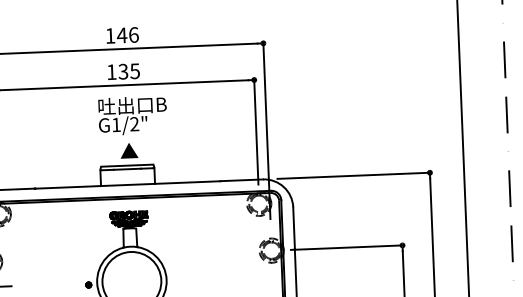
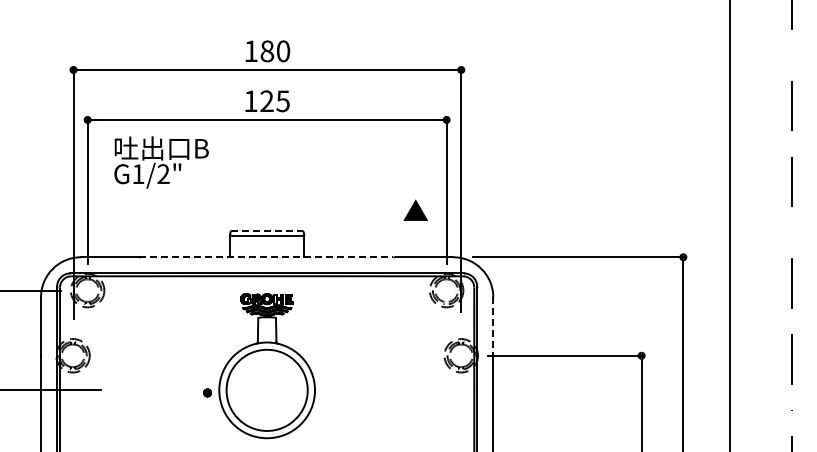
text: (128, 35) -> (275, 51), 146 -> 180
text: (123, 71) -> (266, 101), 135 -> 125
text: (132, 115) -> (161, 162), moved
text: (129, 150) -> (415, 209), moved
line: (127, 165) -> (267, 230), solid -> dashed
line: (127, 185) -> (266, 257), solid -> dashed
line: (294, 228) -> (493, 326), solid -> dashed

